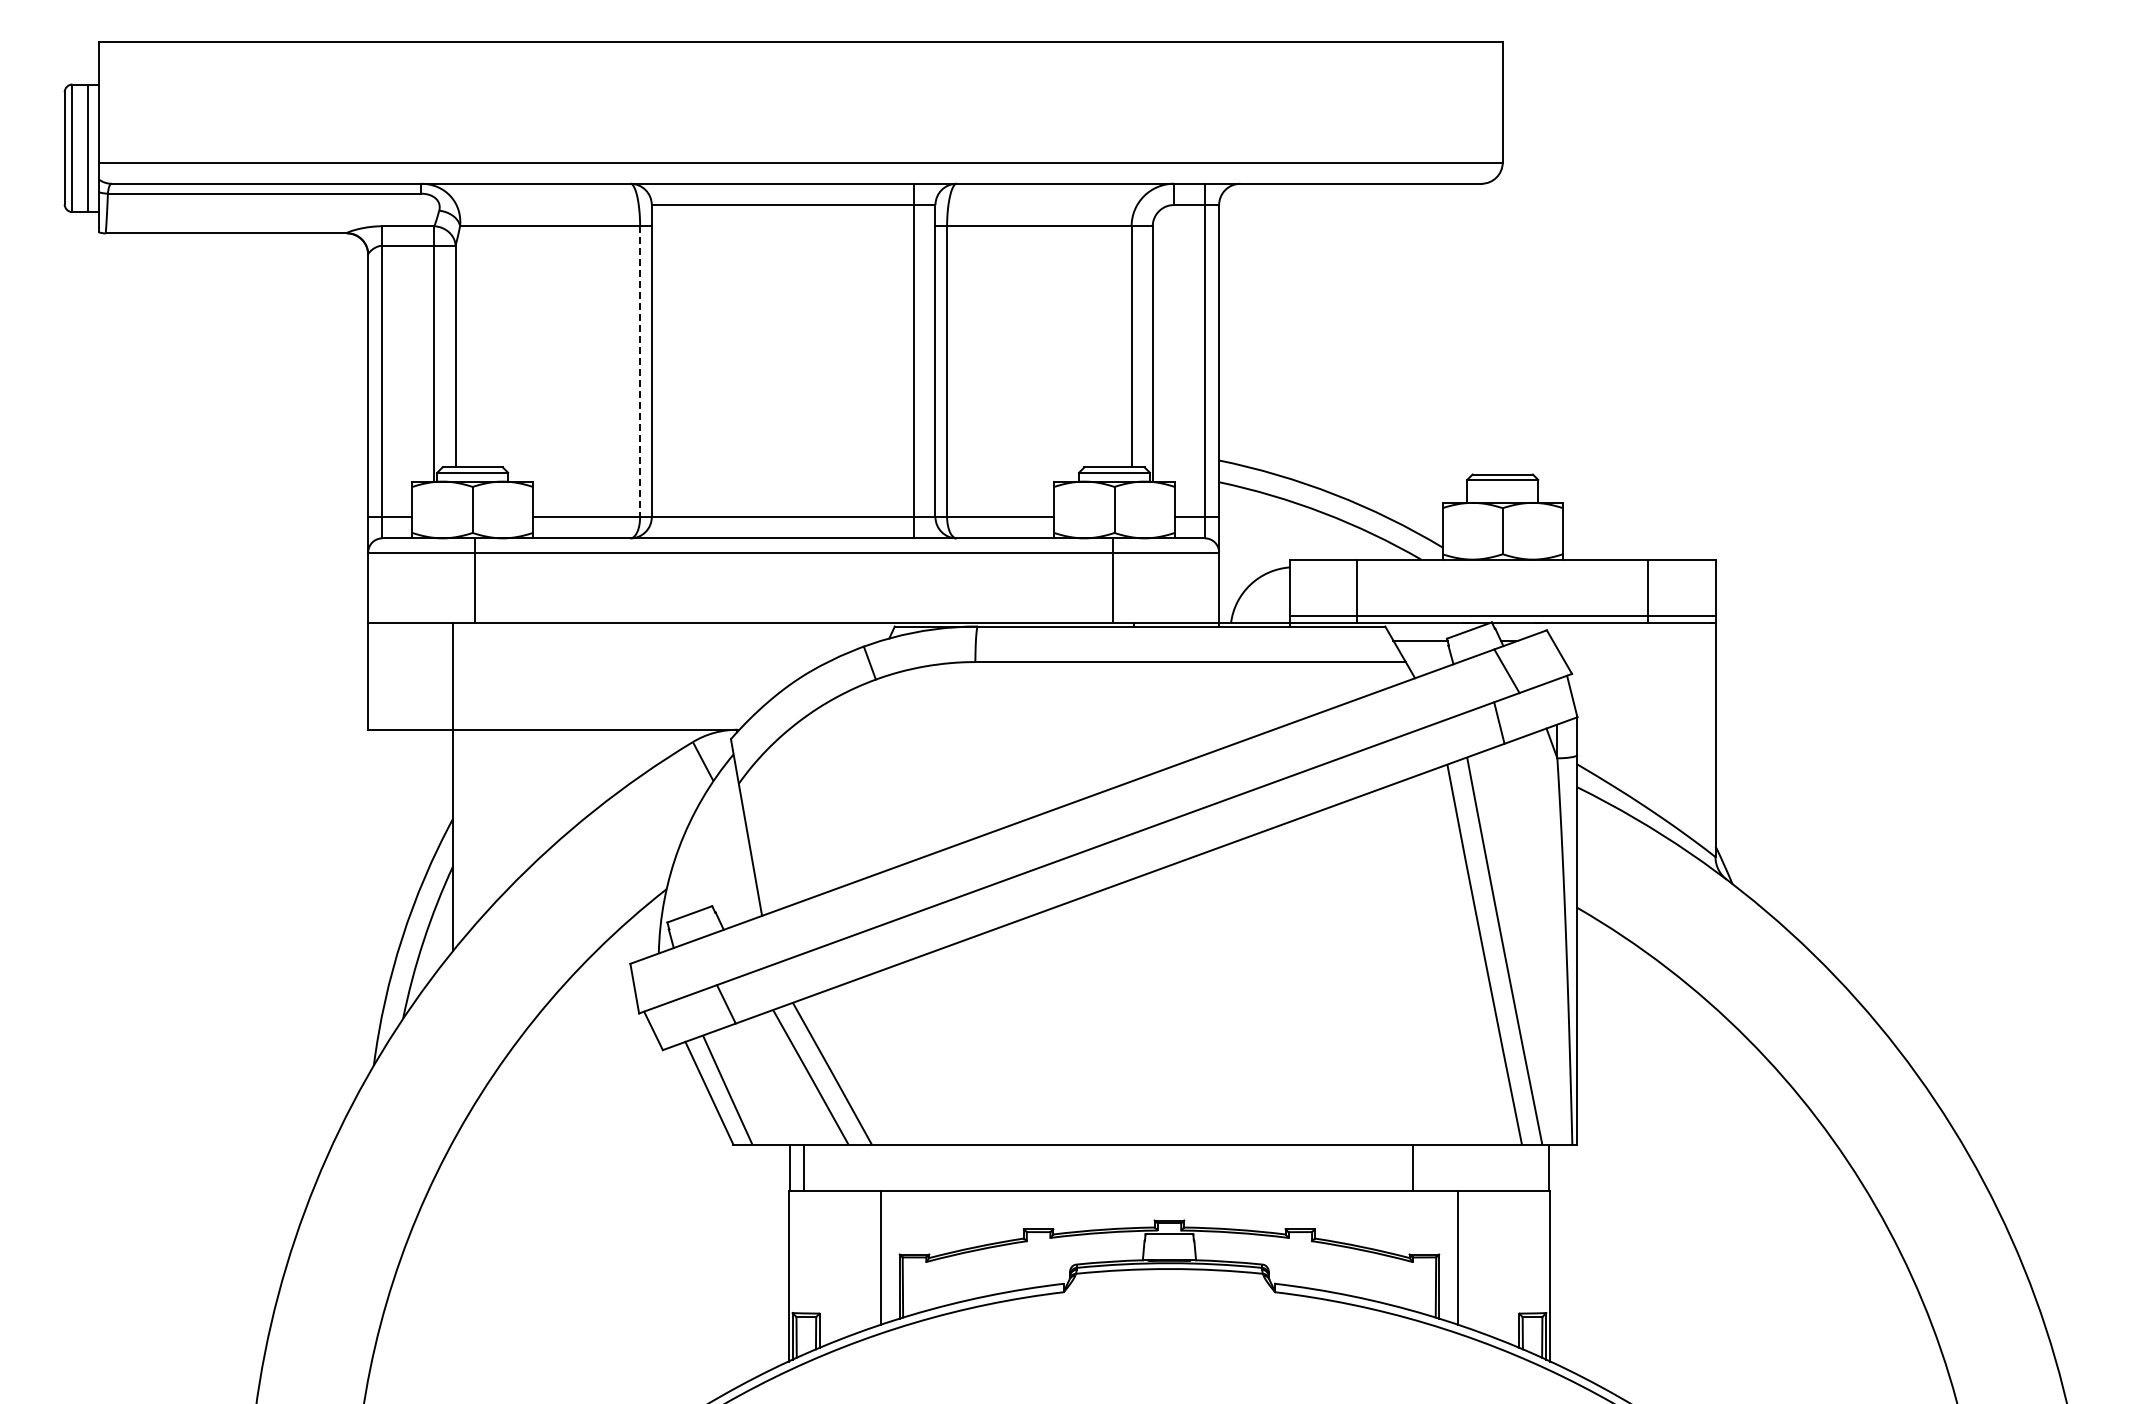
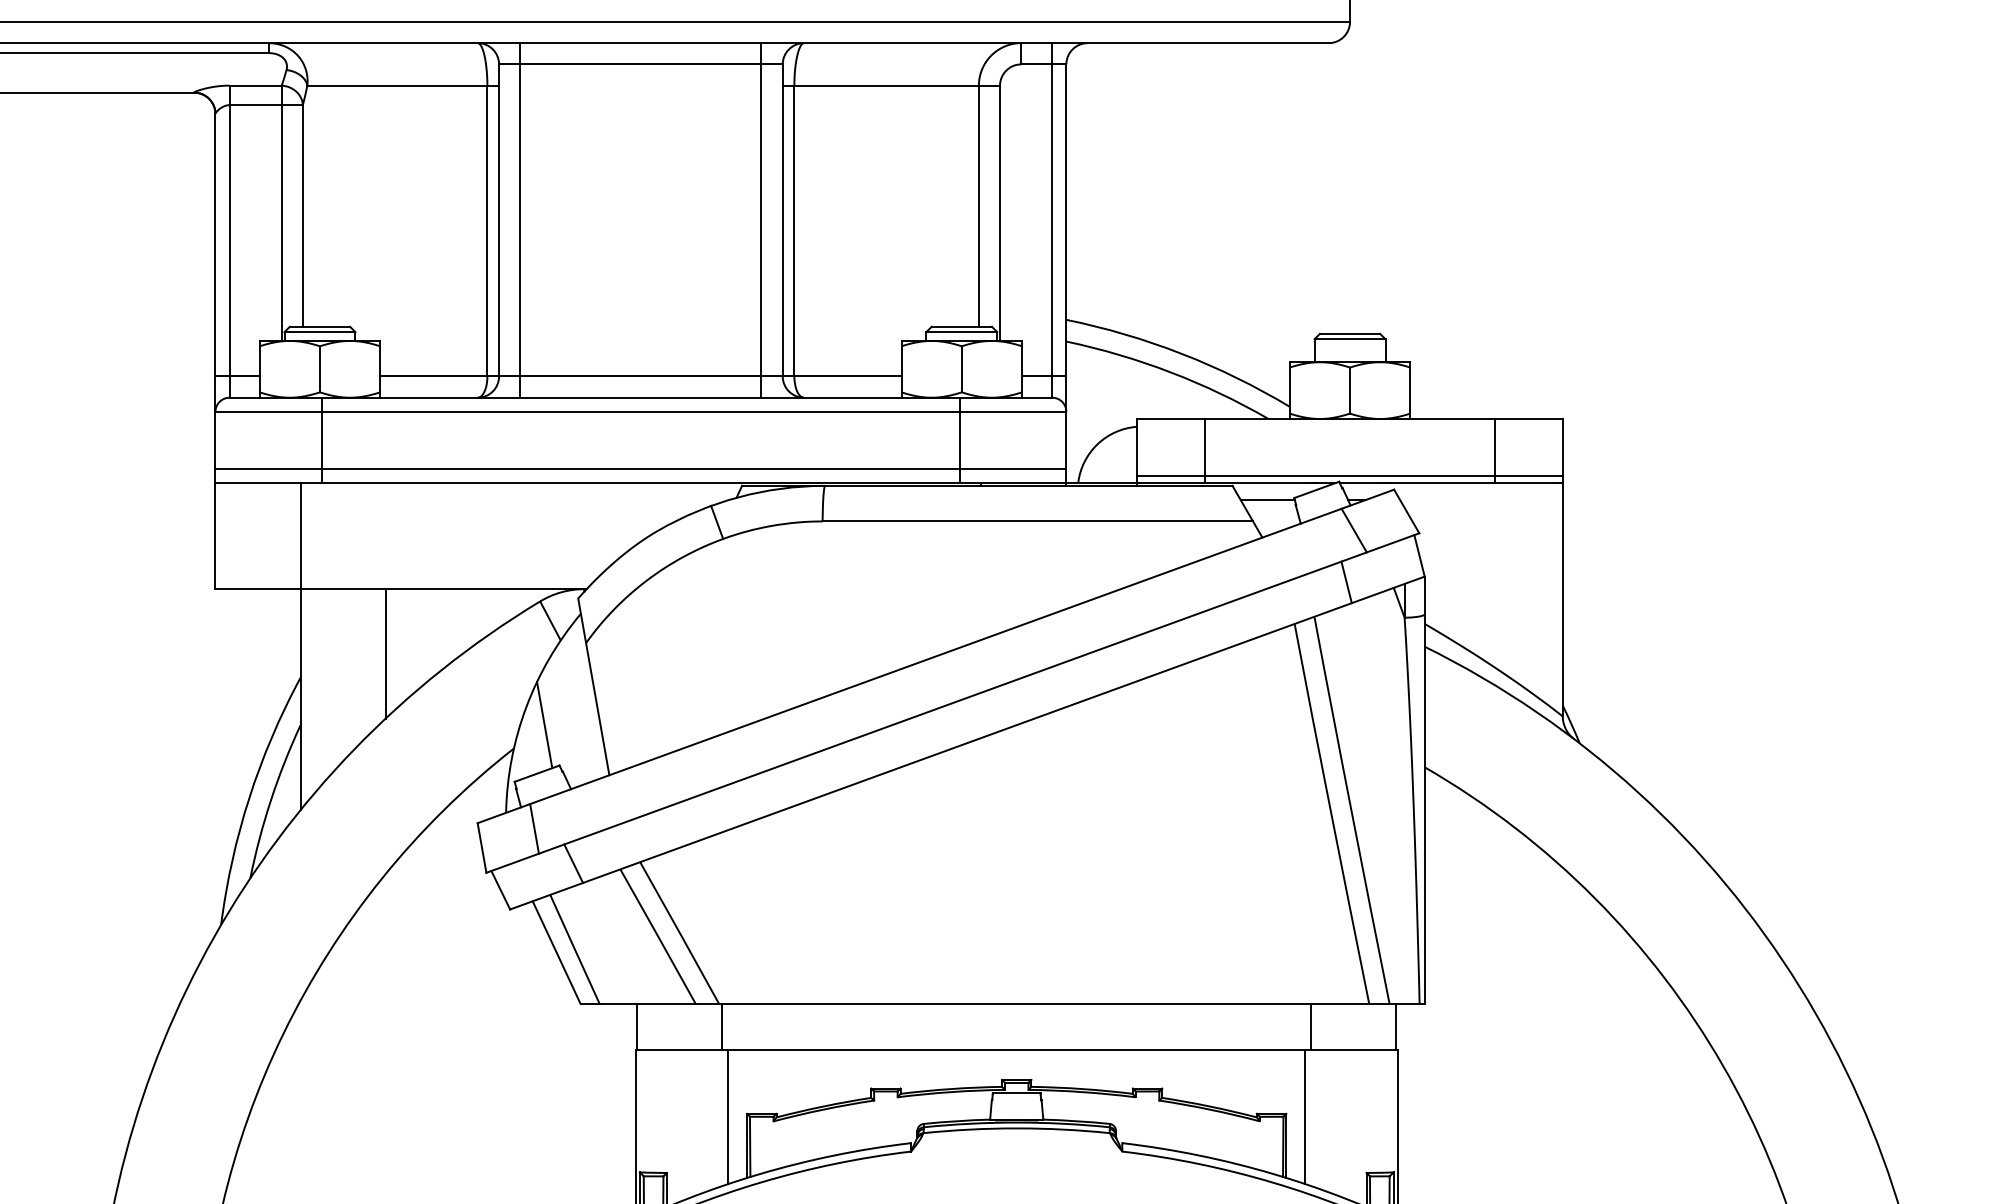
line: (673, 360) -> (520, 219), added
line: (640, 372) -> (487, 231), dashed -> solid
line: (793, 609) -> (640, 468), added
line: (538, 794) -> (385, 653), added
line: (697, 865) -> (544, 724), added
line: (686, 969) -> (533, 828), added
line: (804, 1167) -> (722, 1026), moved
line: (1412, 1167) -> (1310, 1026), moved

